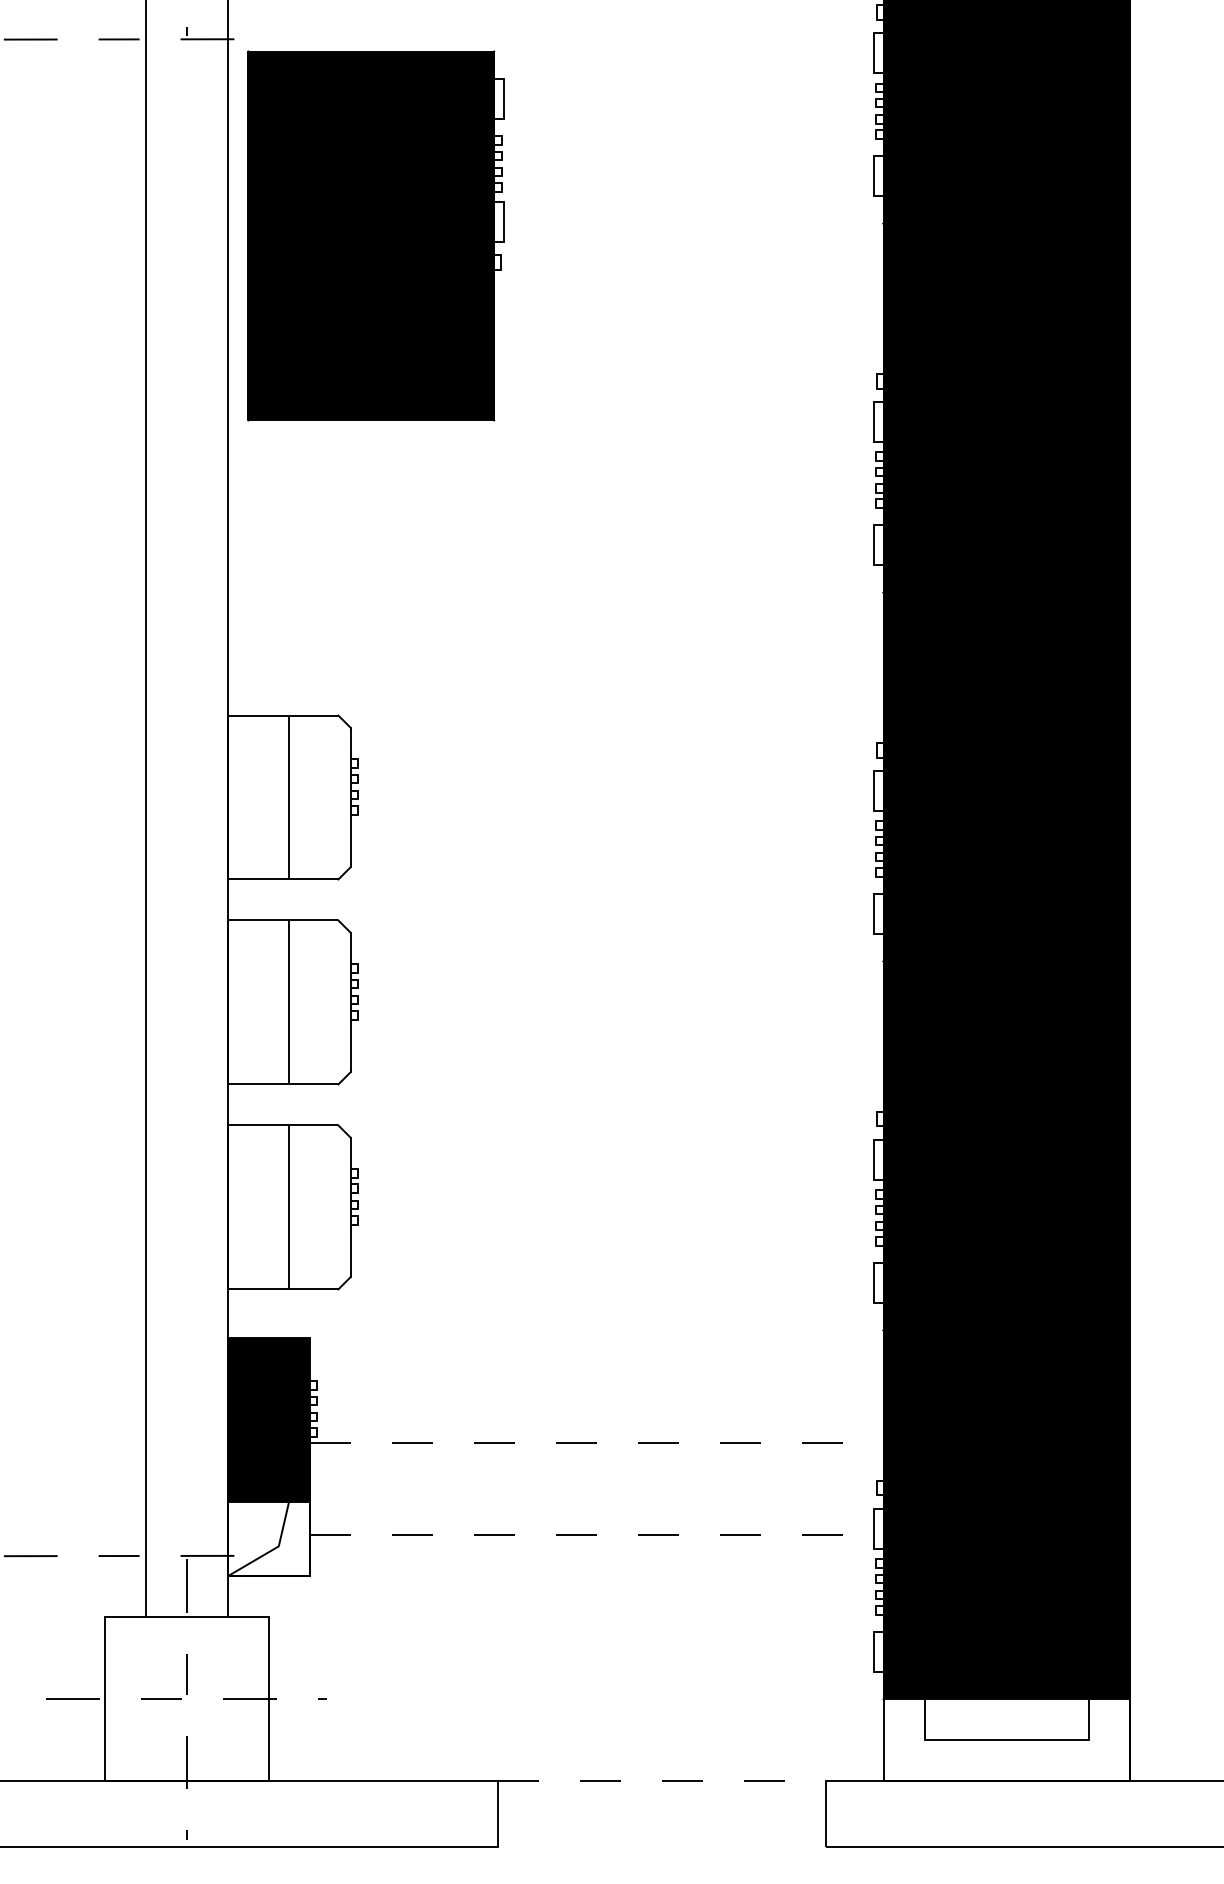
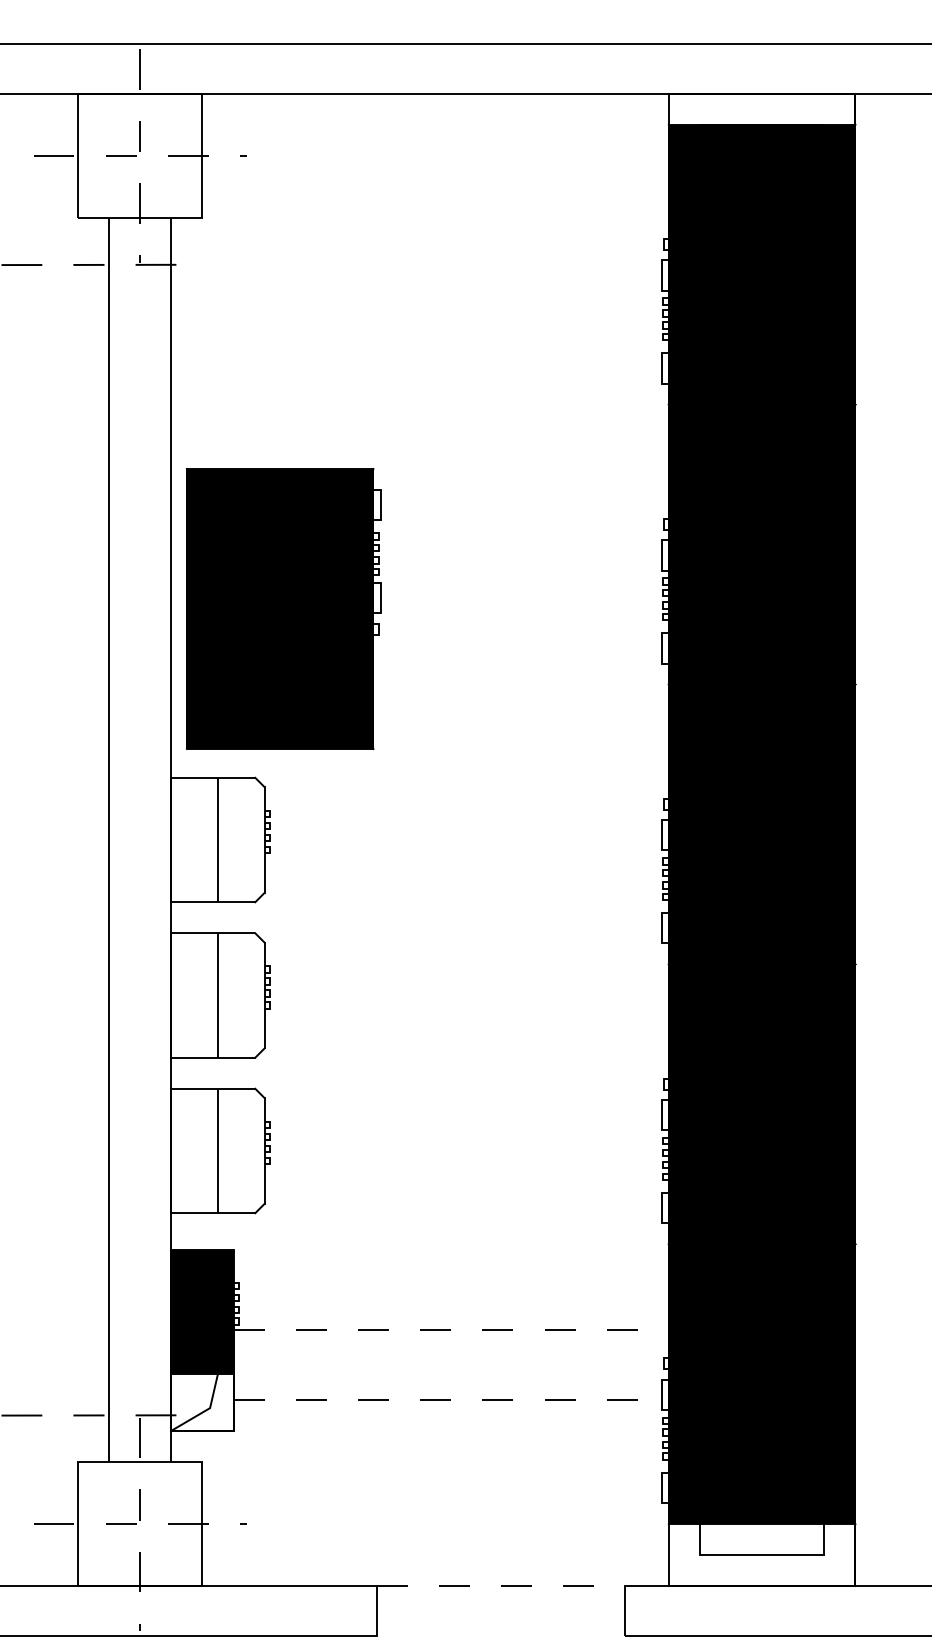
part: (375, 235) -> (283, 608), moved

